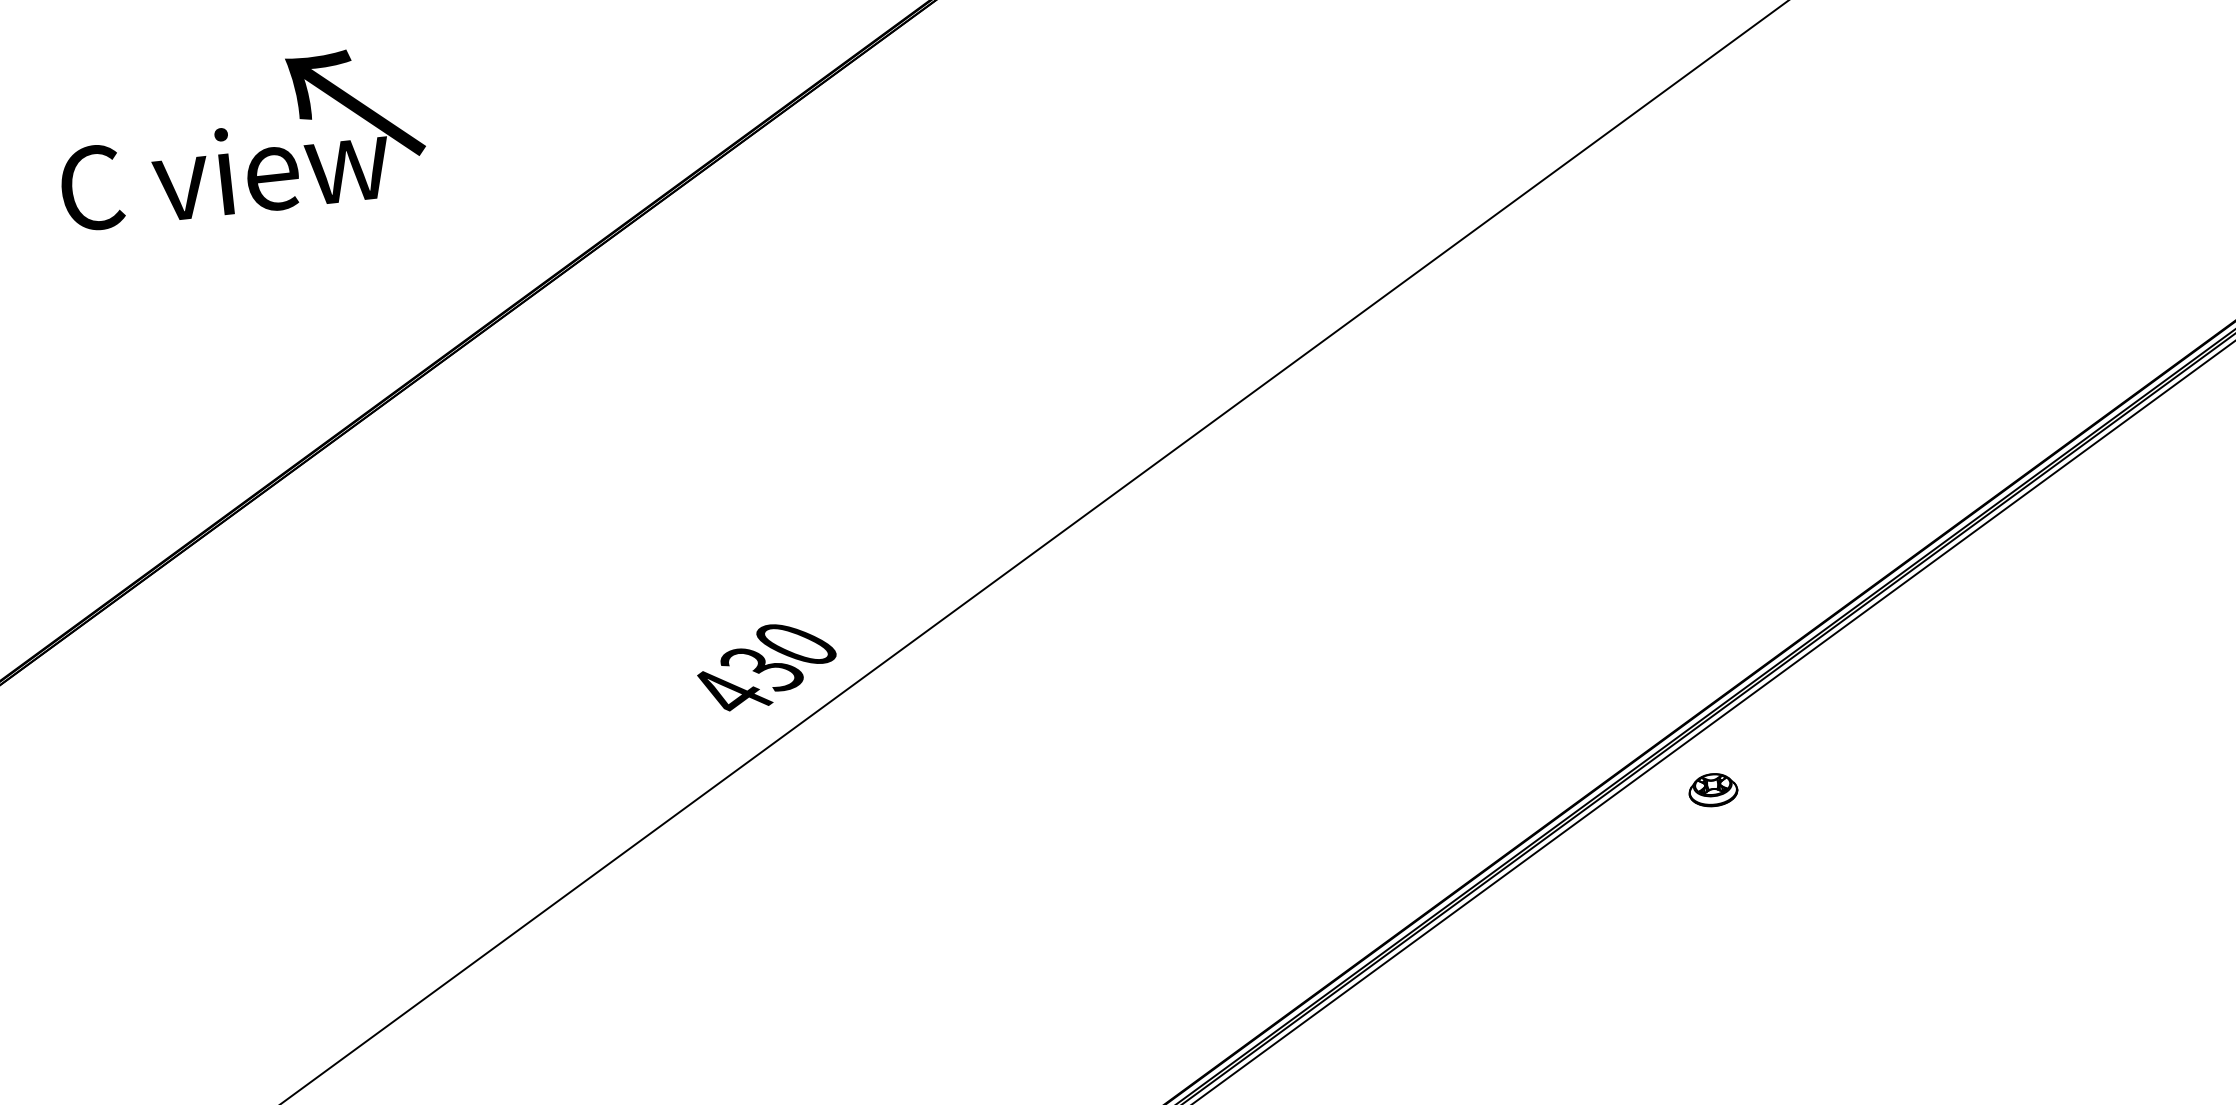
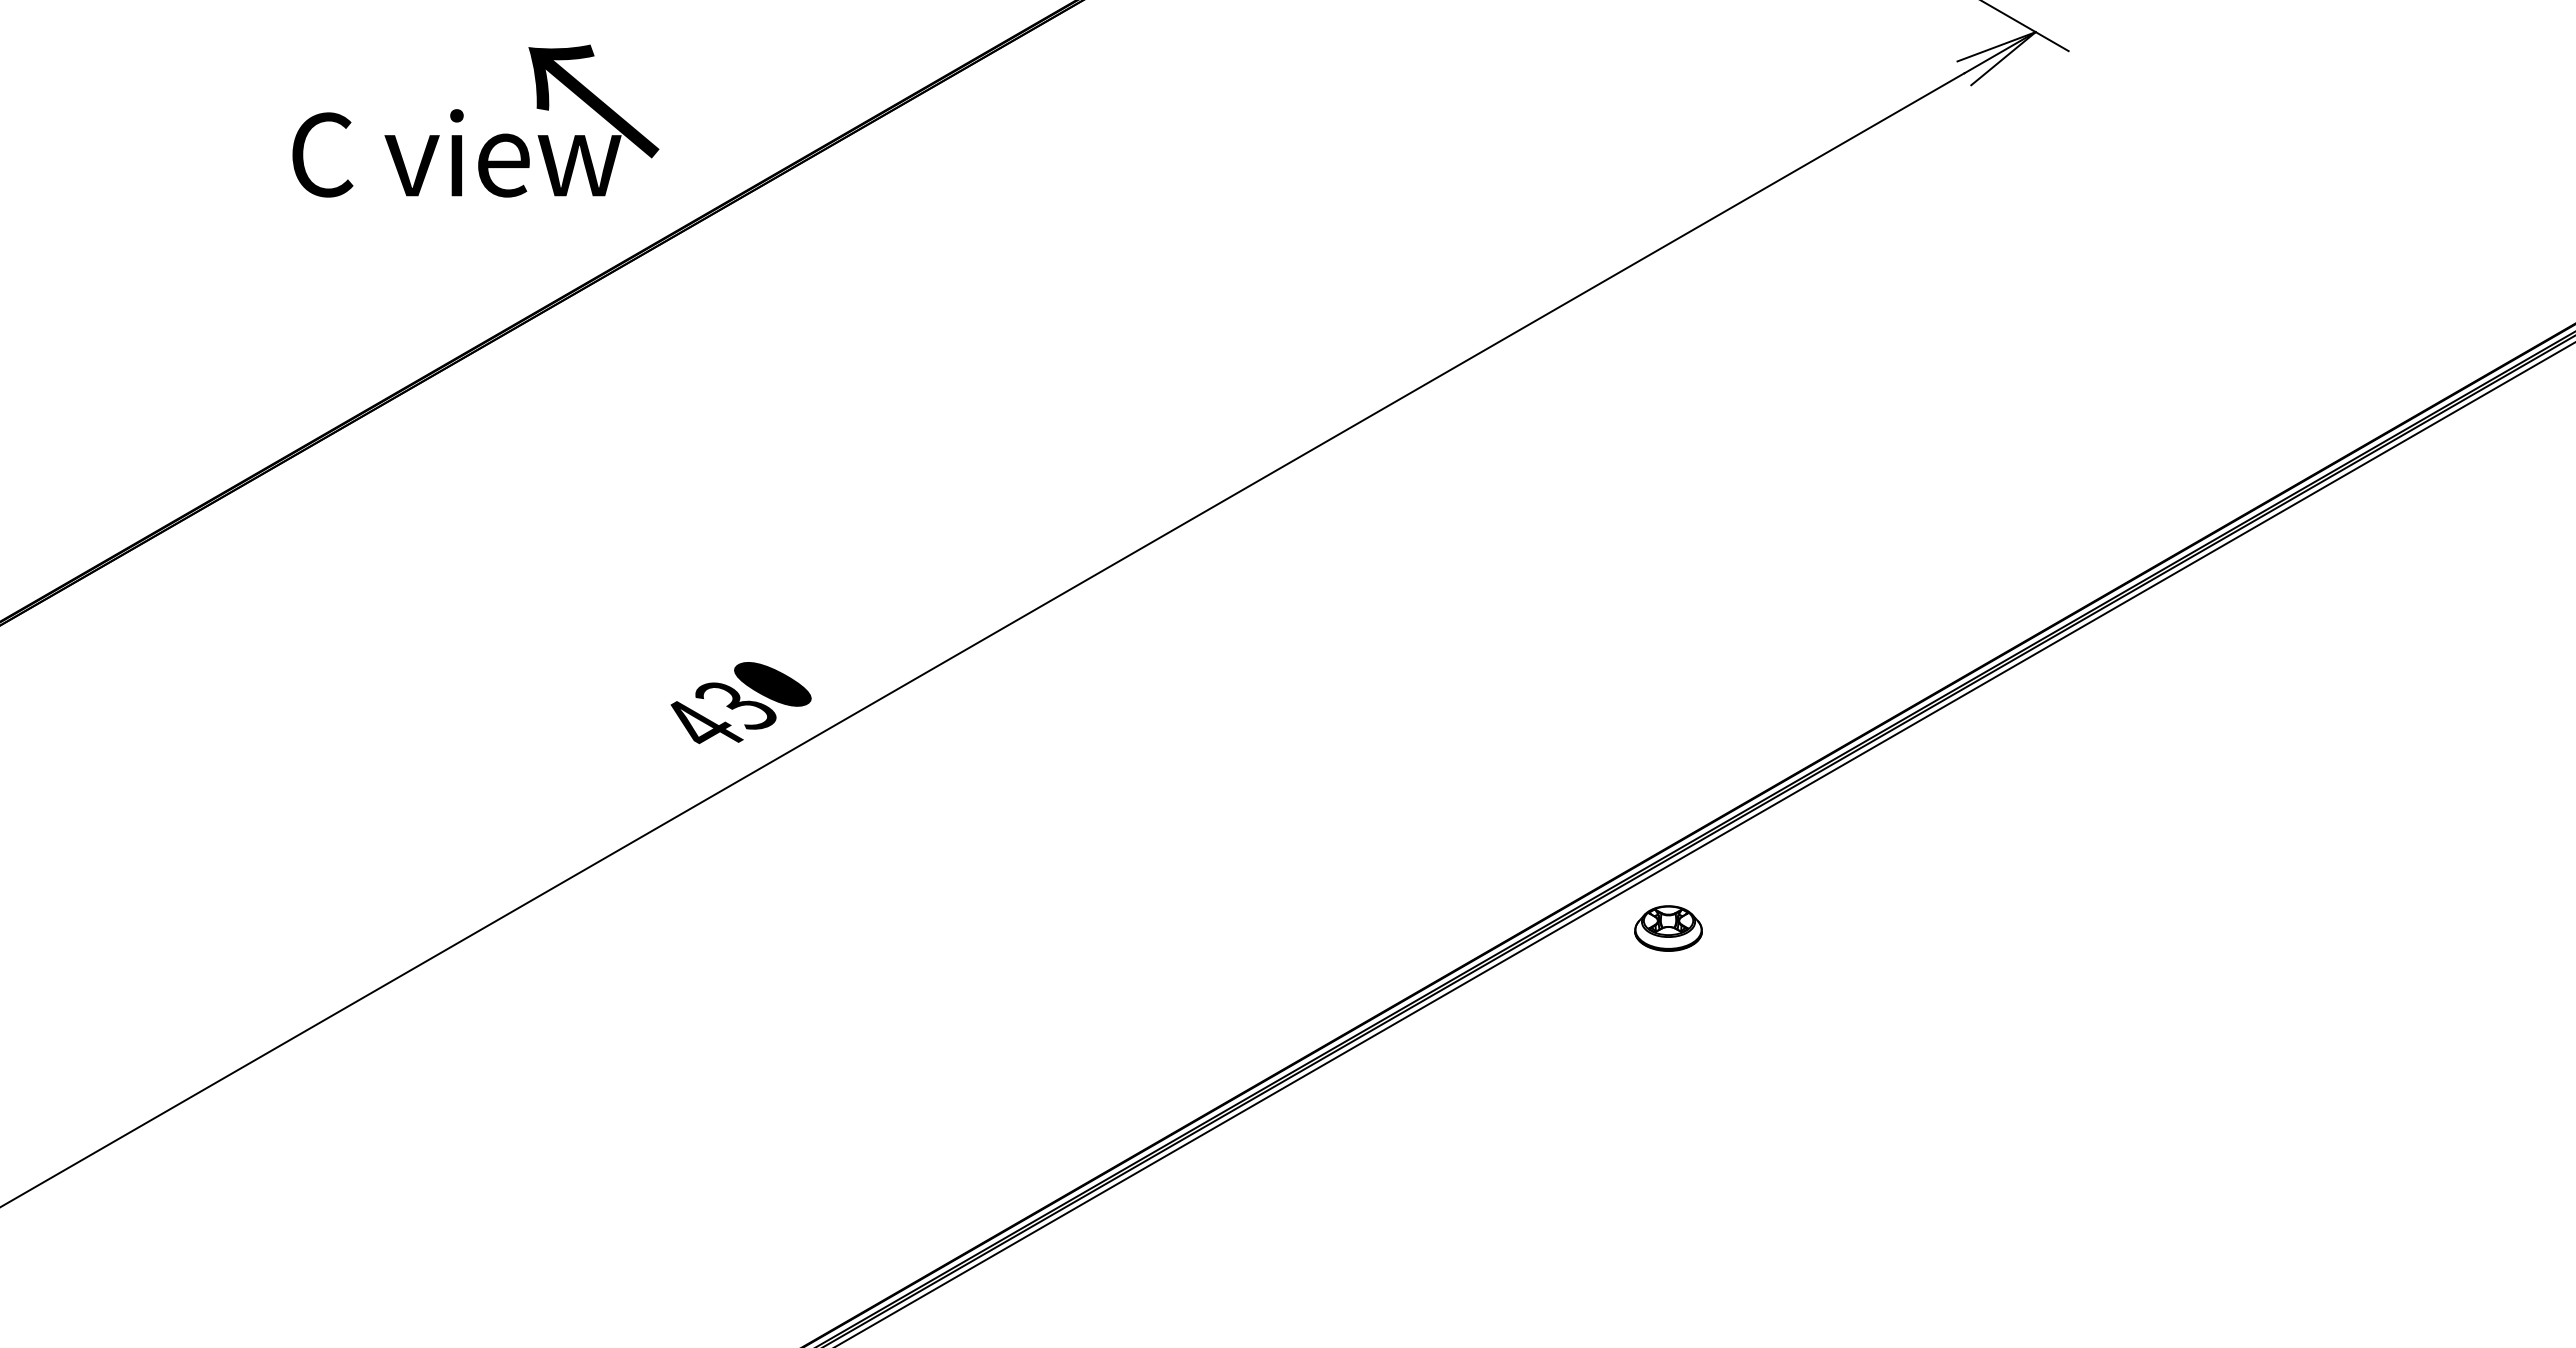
text: (240, 137) -> (475, 120), moved
part: (1713, 790) -> (1668, 928), size x1.4

